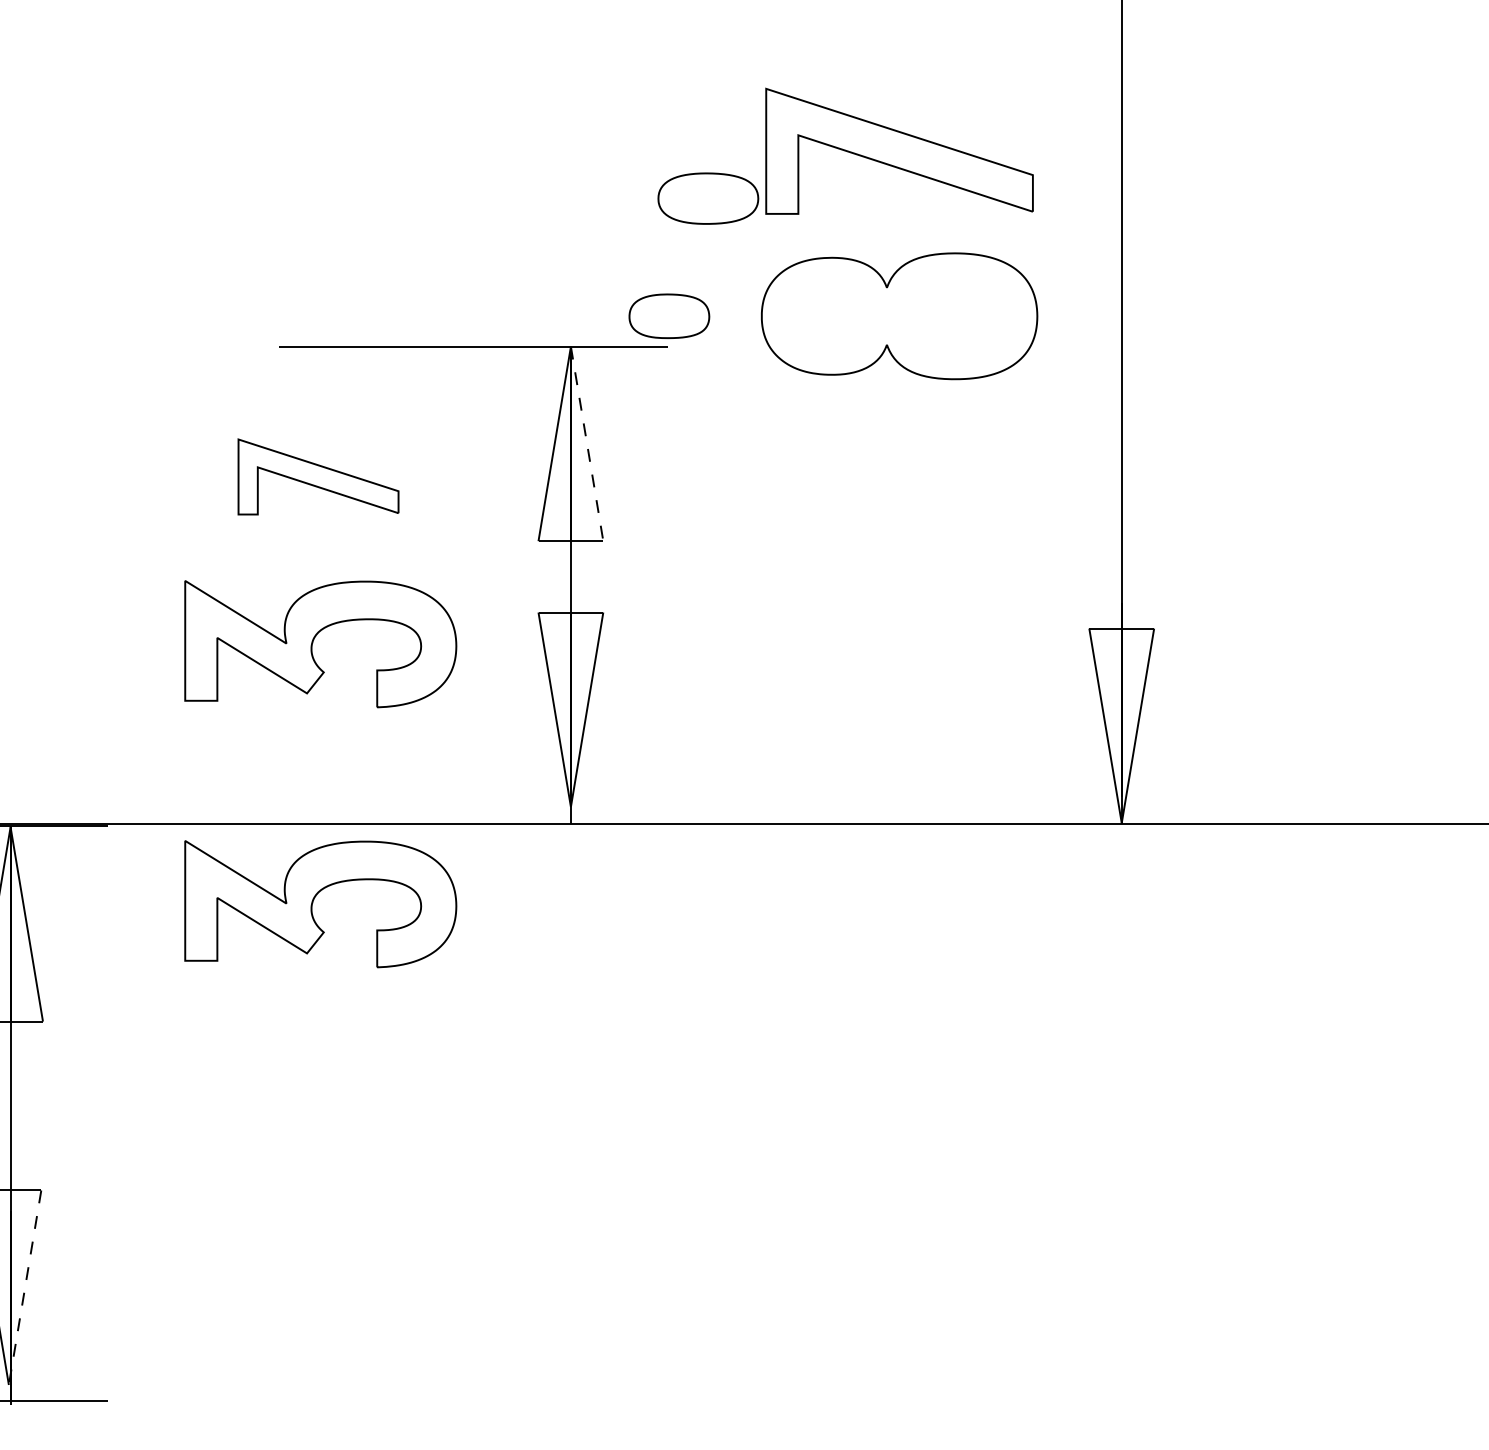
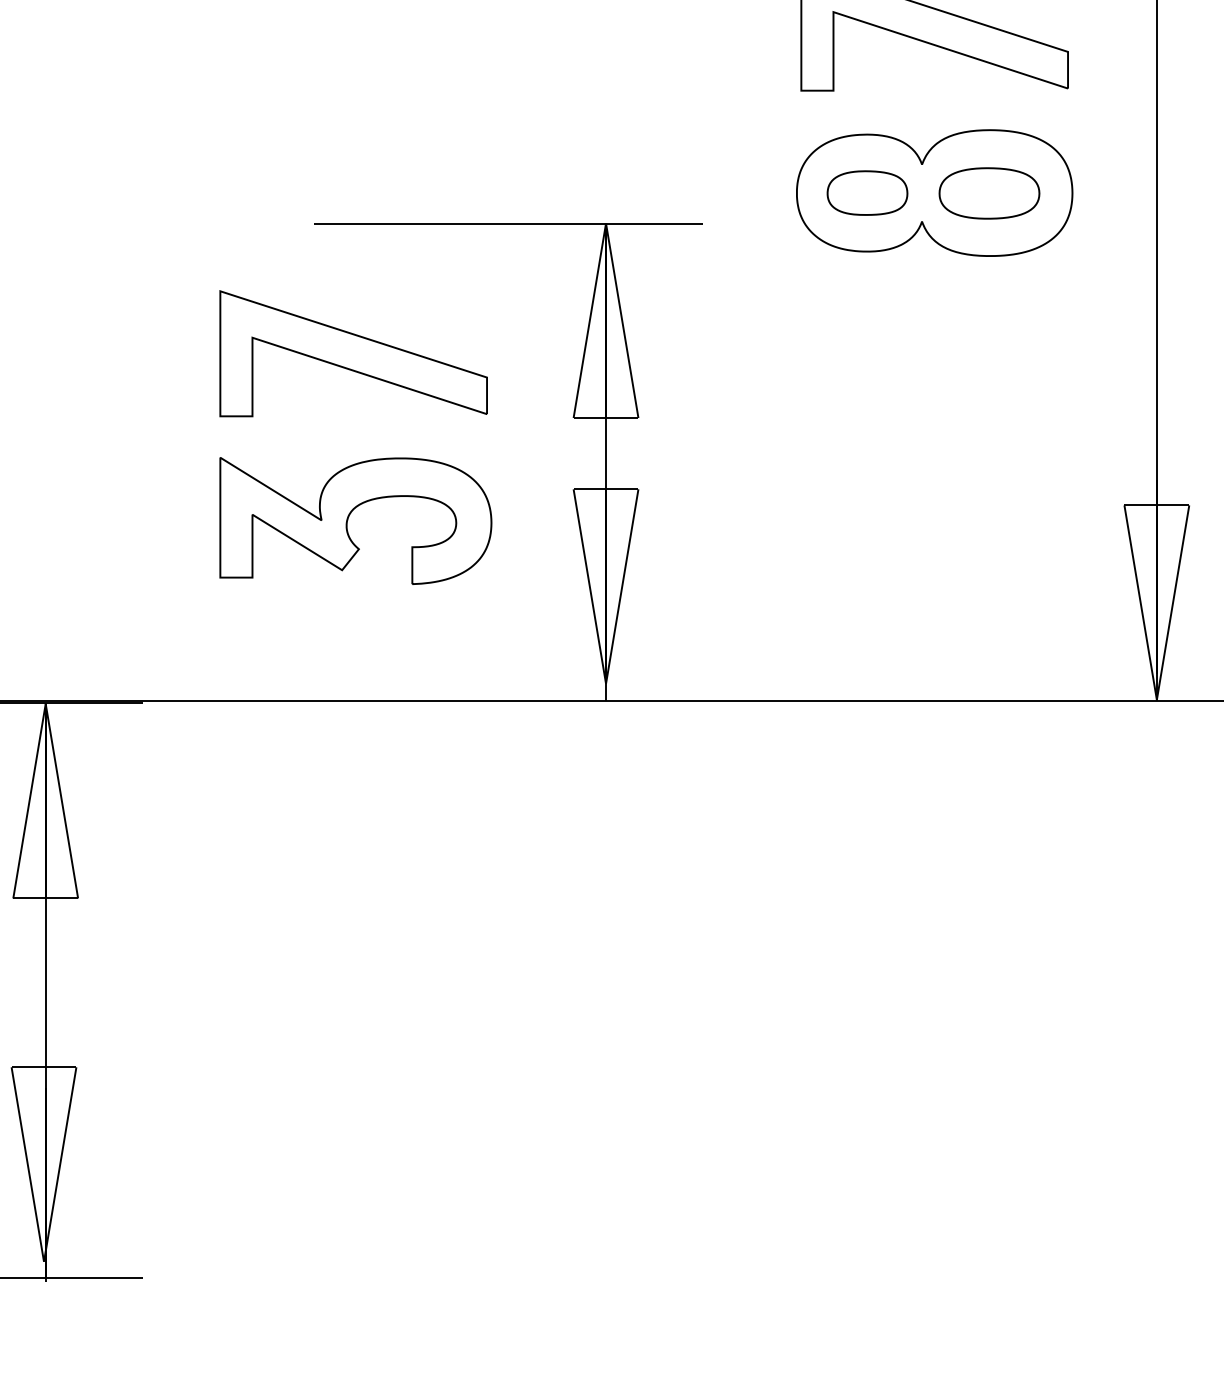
part: (708, 198) -> (989, 193), moved
part: (669, 315) -> (867, 192), moved
line: (587, 443) -> (622, 320), dashed -> solid
part: (318, 476) -> (353, 353), size x1.67
part: (313, 903) -> (348, 780), removed
line: (25, 1287) -> (60, 1164), dashed -> solid

